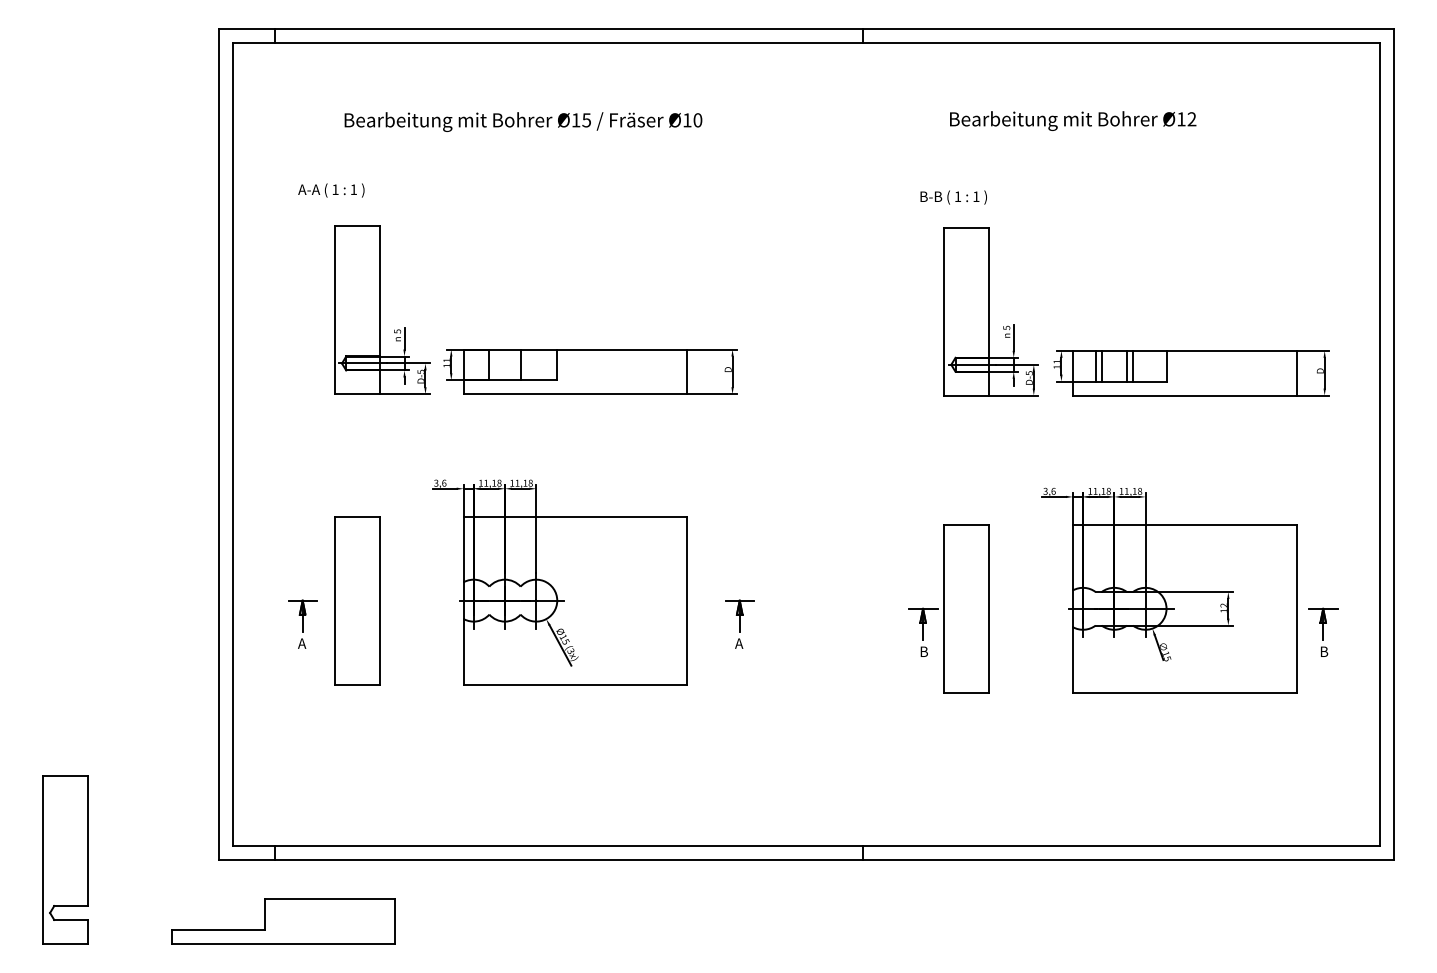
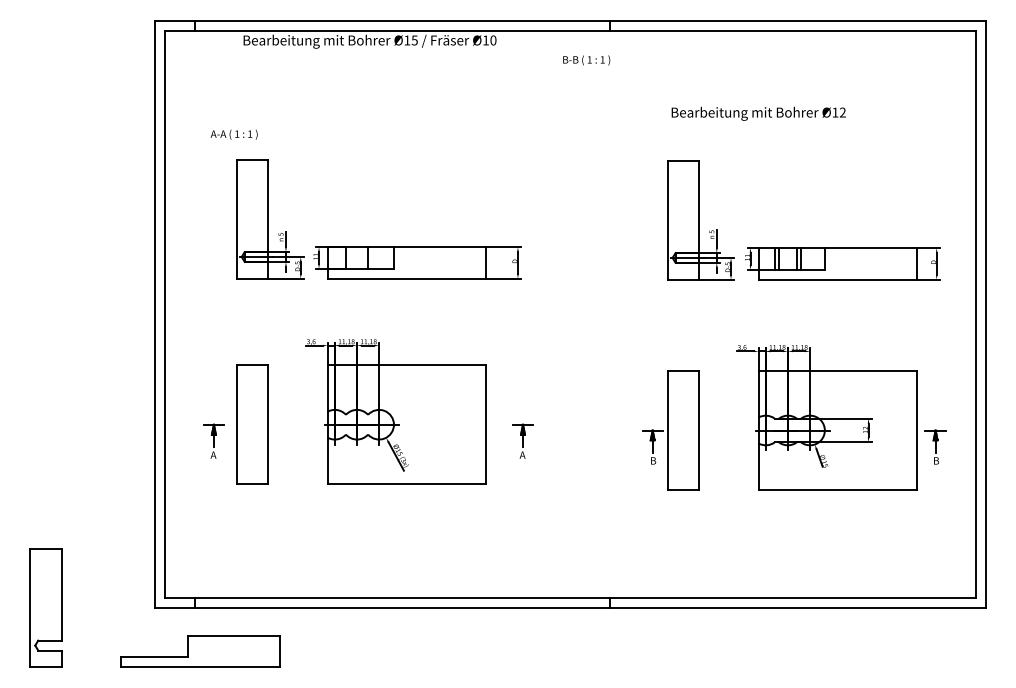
text: (1073, 120) -> (759, 113), moved
text: (523, 121) -> (370, 41), moved
text: (953, 197) -> (586, 60), moved

